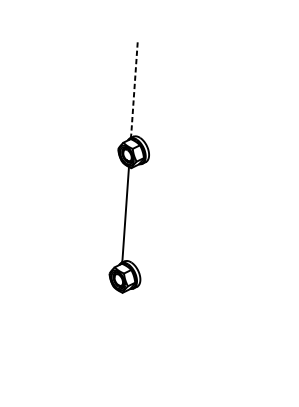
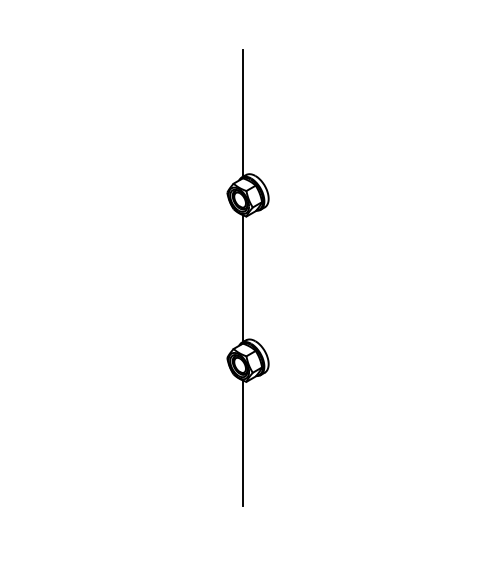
line: (134, 89) -> (243, 112), dashed -> solid
line: (117, 338) -> (243, 442), added

